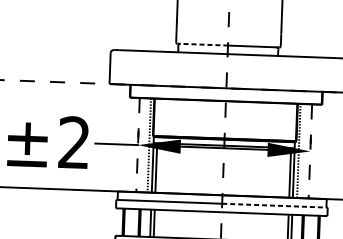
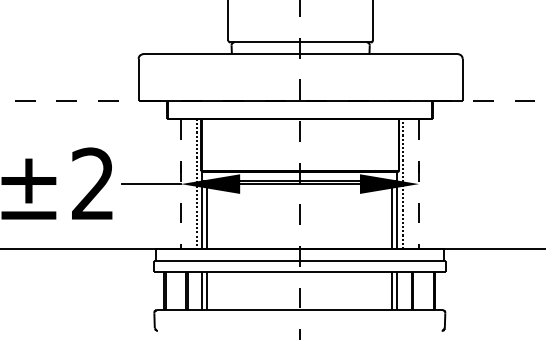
line: (202, 44) -> (265, 42), dashed -> solid
line: (274, 205) -> (372, 260), dashed -> solid

